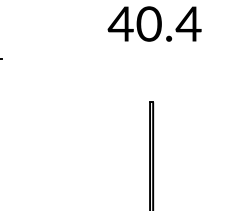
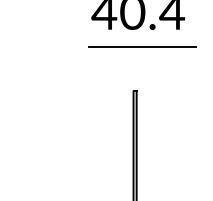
line: (158, 58) -> (141, 46), added

